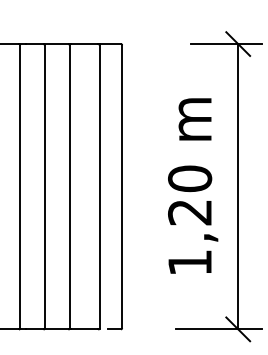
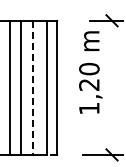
line: (69, 186) -> (32, 87), solid -> dashed
text: (192, 186) -> (90, 72), moved
line: (239, 186) -> (112, 87), removed

